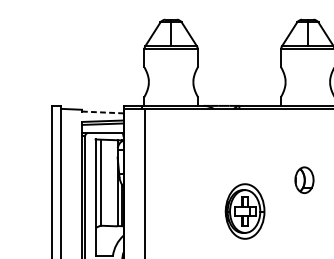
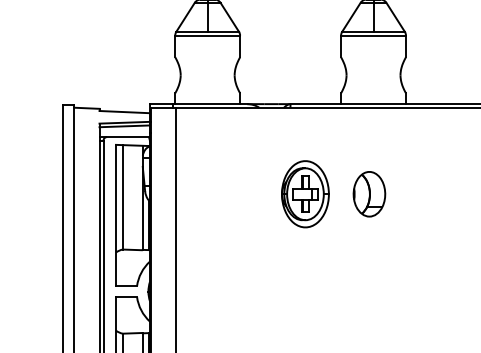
line: (103, 112) -> (125, 112), dashed -> solid
part: (304, 180) -> (369, 194), size x1.43
part: (245, 211) -> (305, 194), moved

